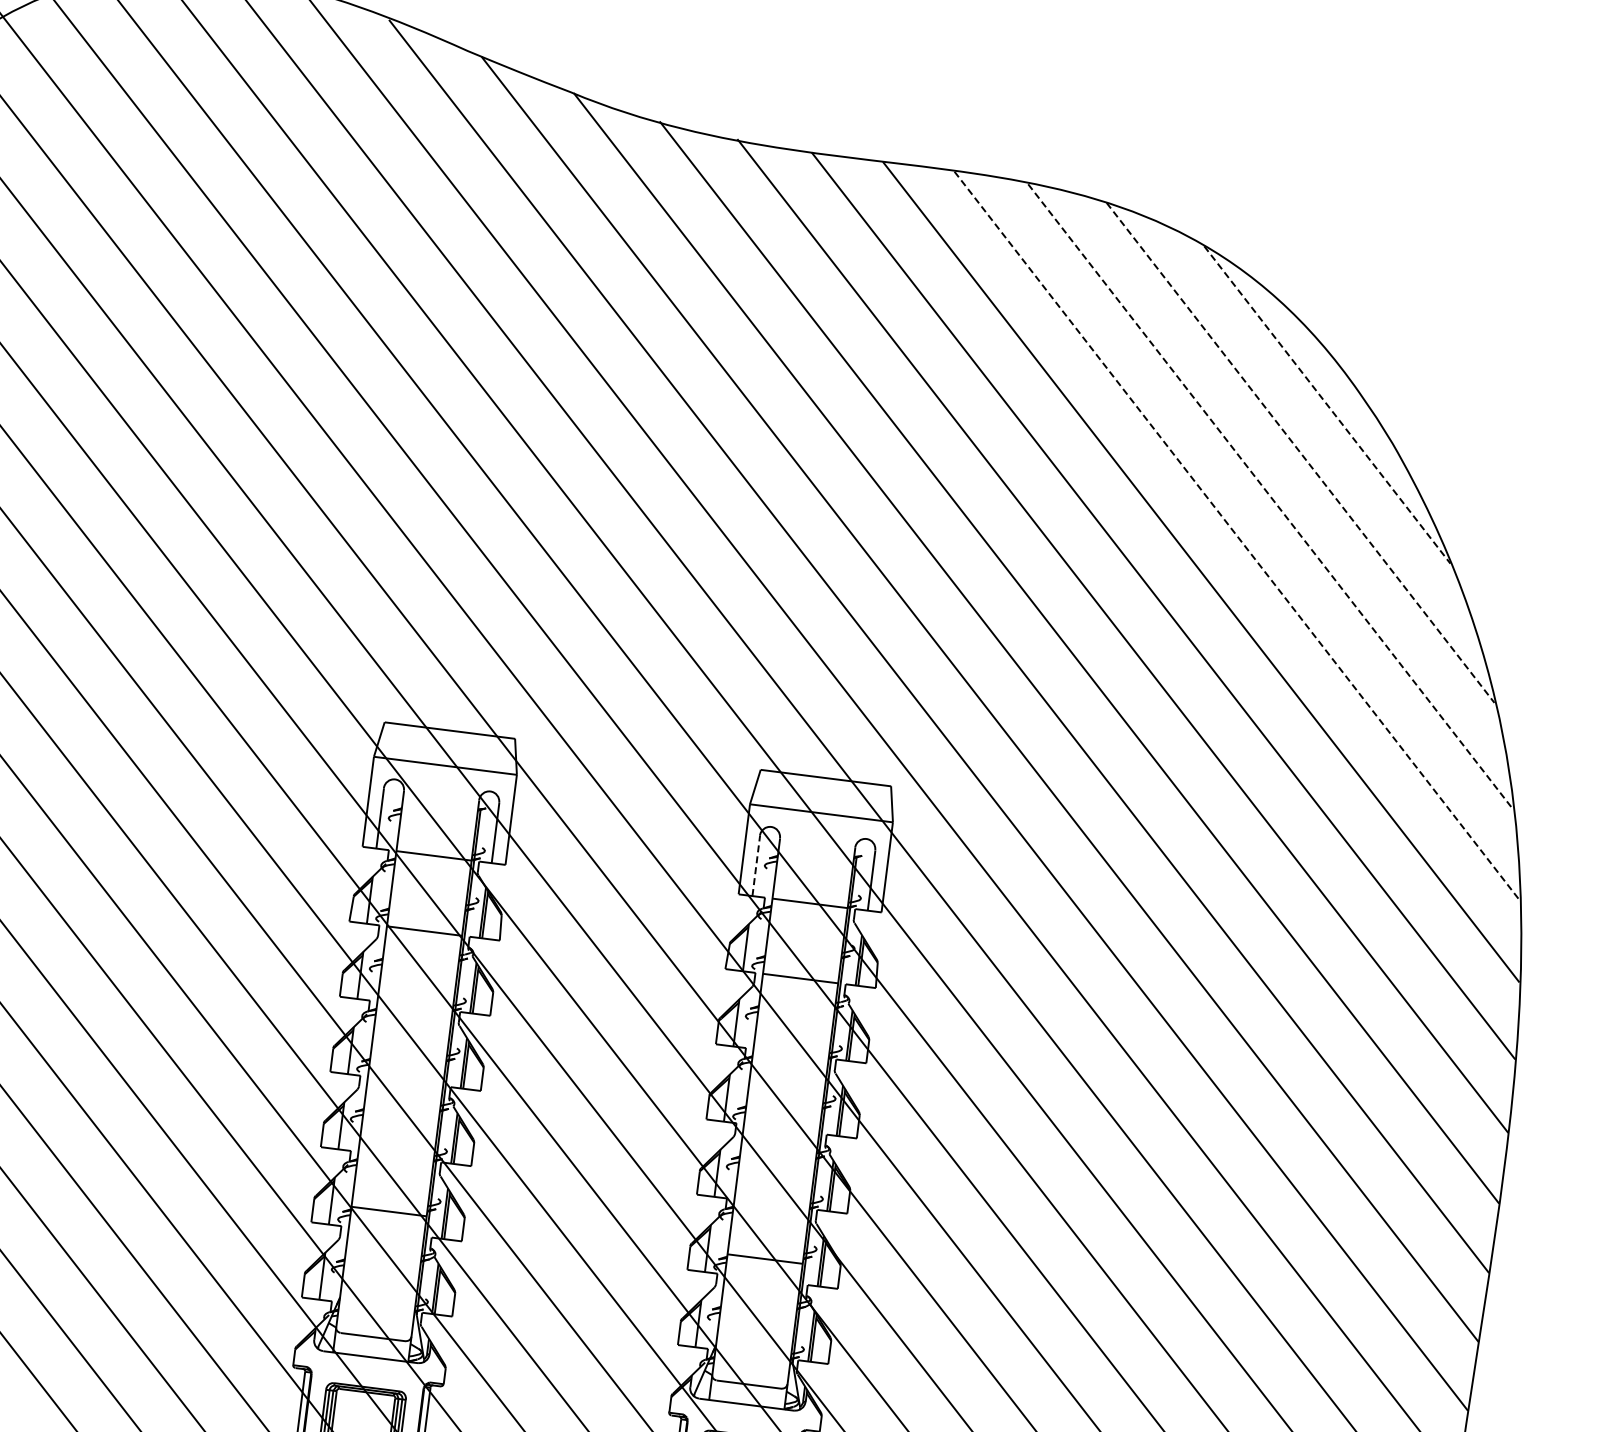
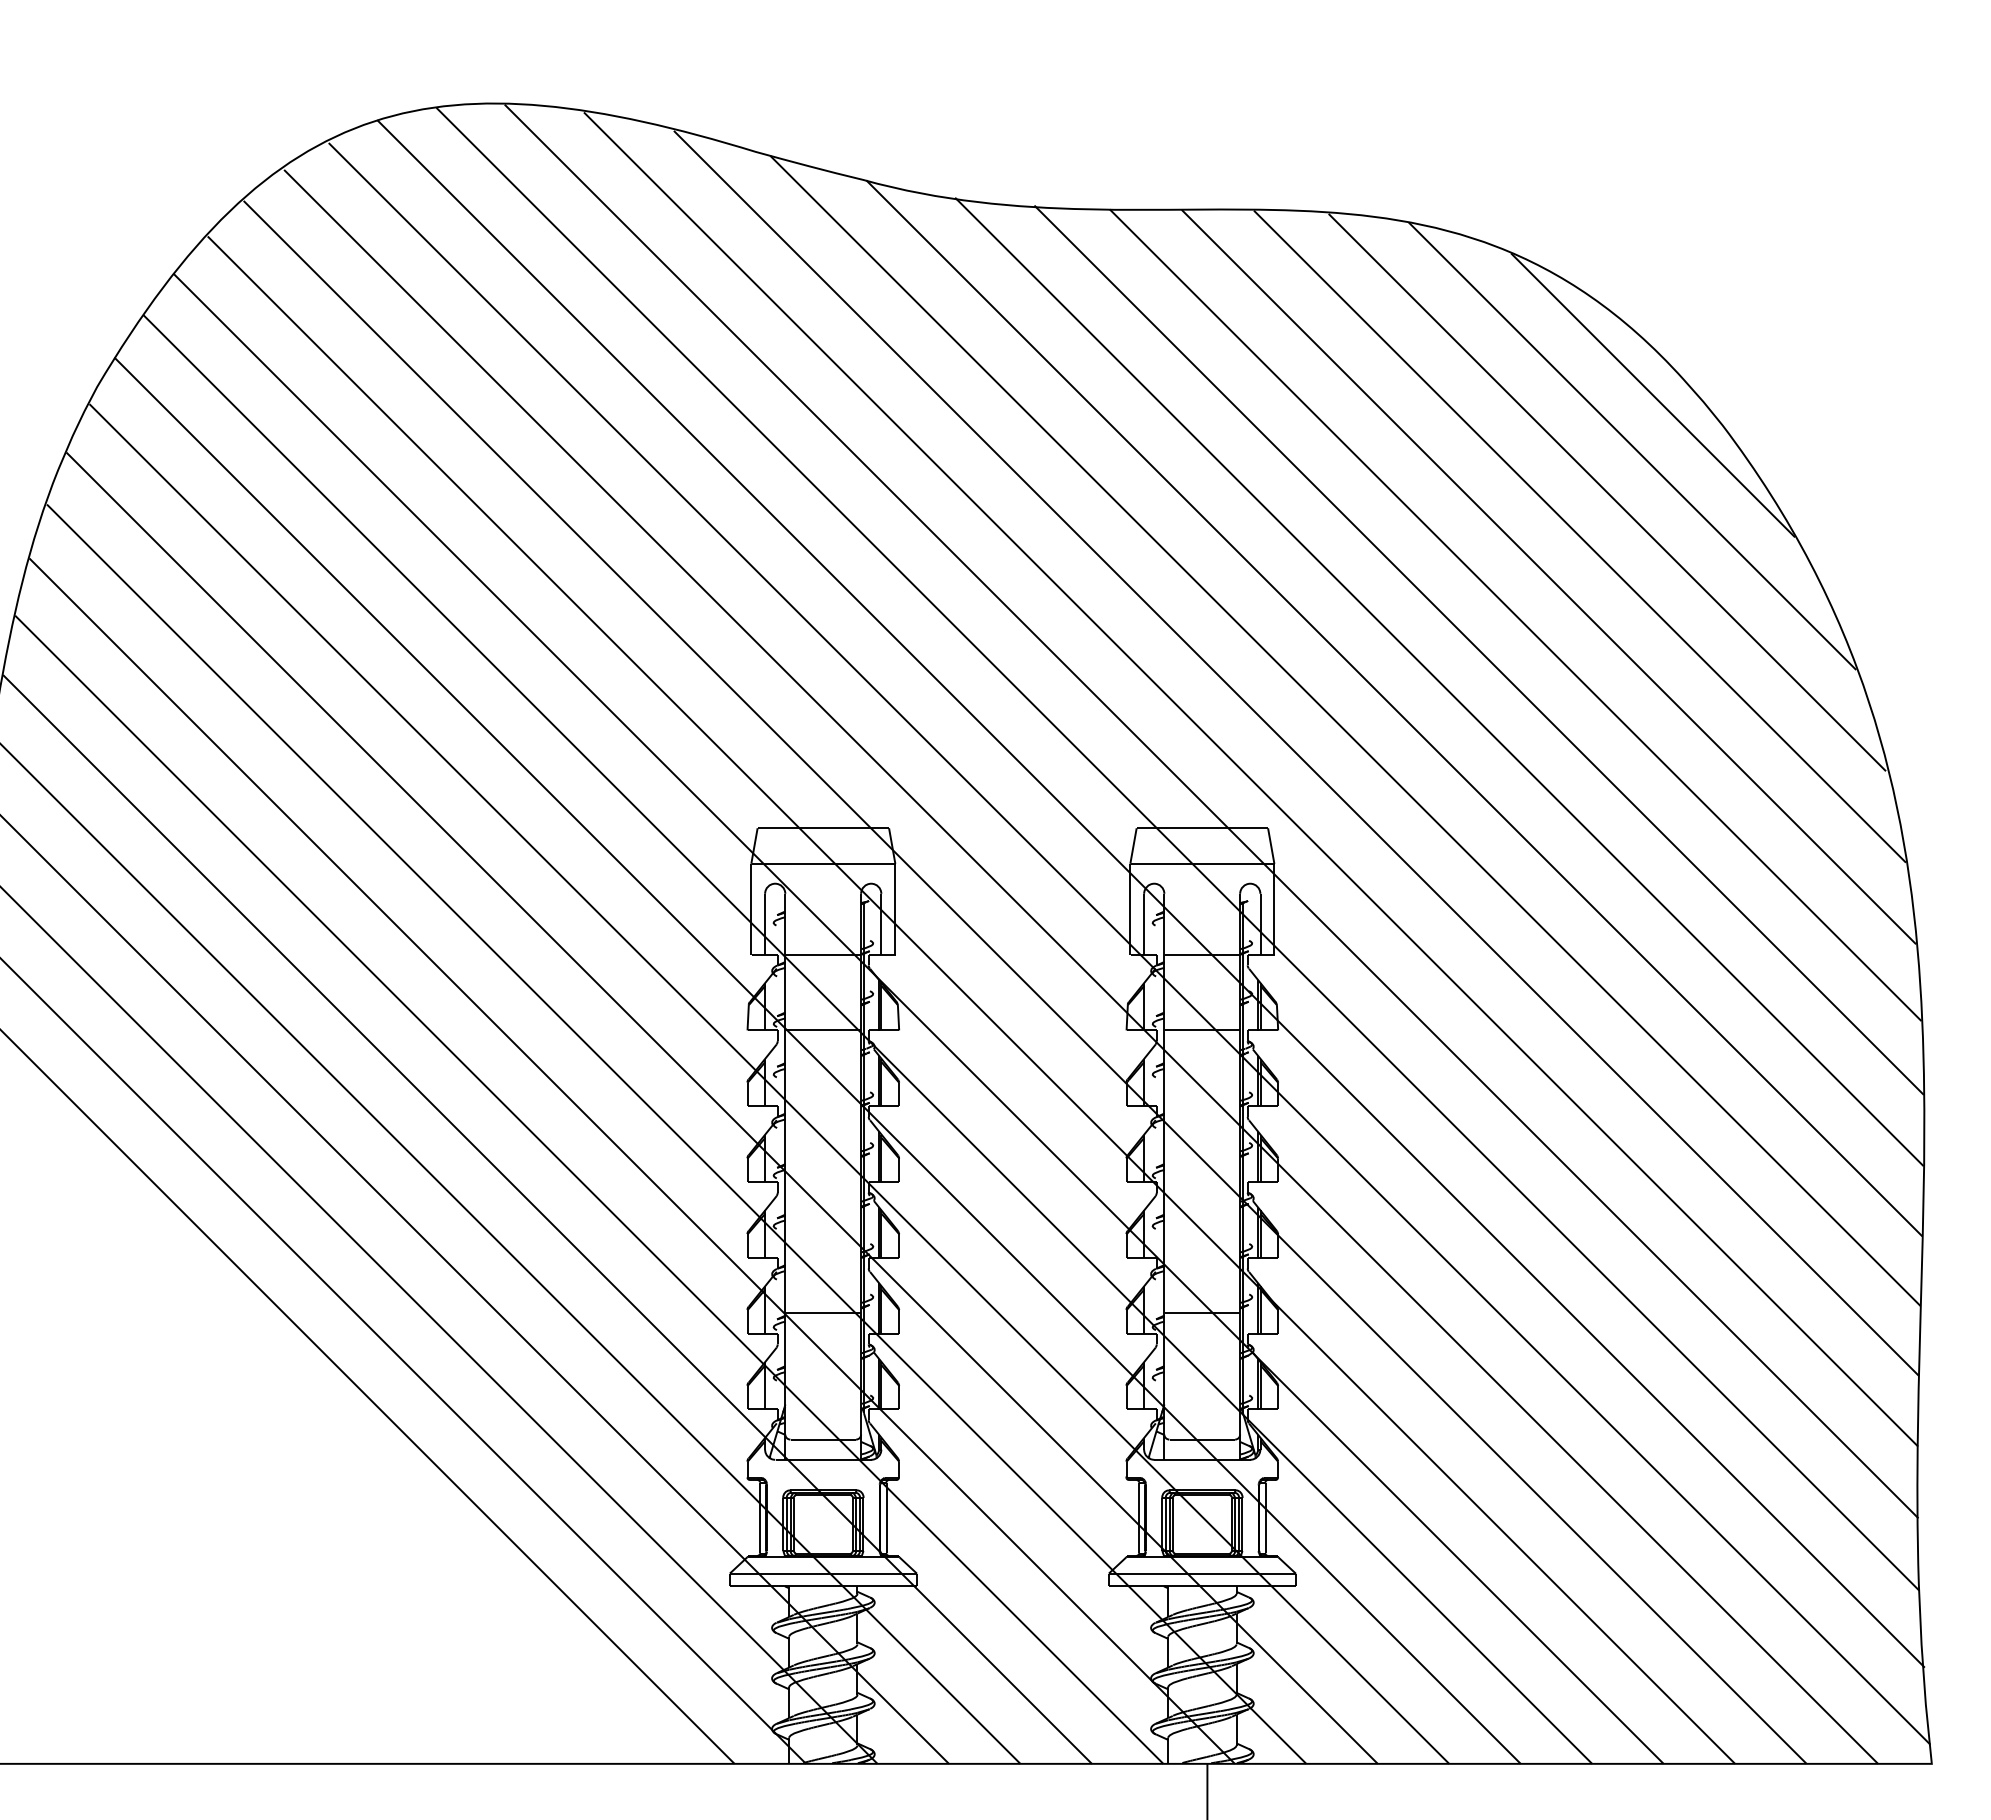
line: (1327, 405) -> (1653, 395), dashed -> solid
line: (1300, 453) -> (1632, 446), dashed -> solid
line: (1269, 495) -> (1607, 492), dashed -> solid
line: (1237, 536) -> (1580, 537), dashed -> solid
line: (756, 865) -> (1144, 923), dashed -> solid

